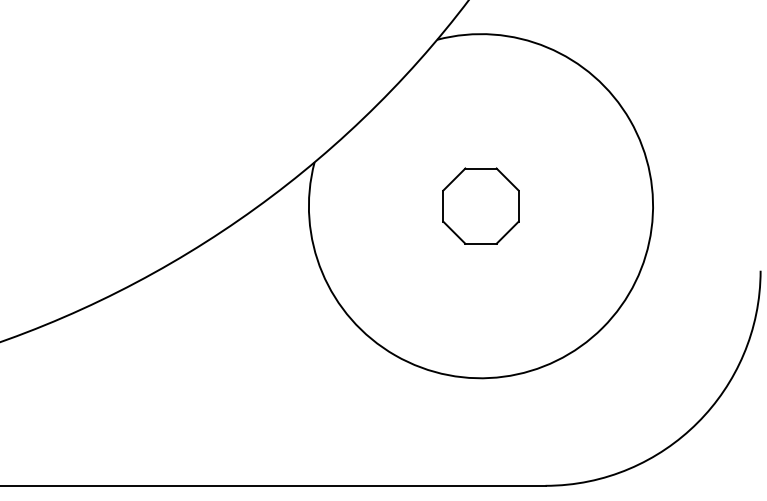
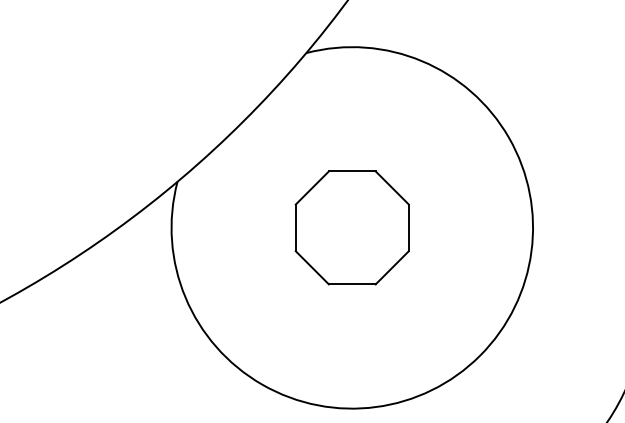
part: (480, 205) -> (351, 227), size x1.43

